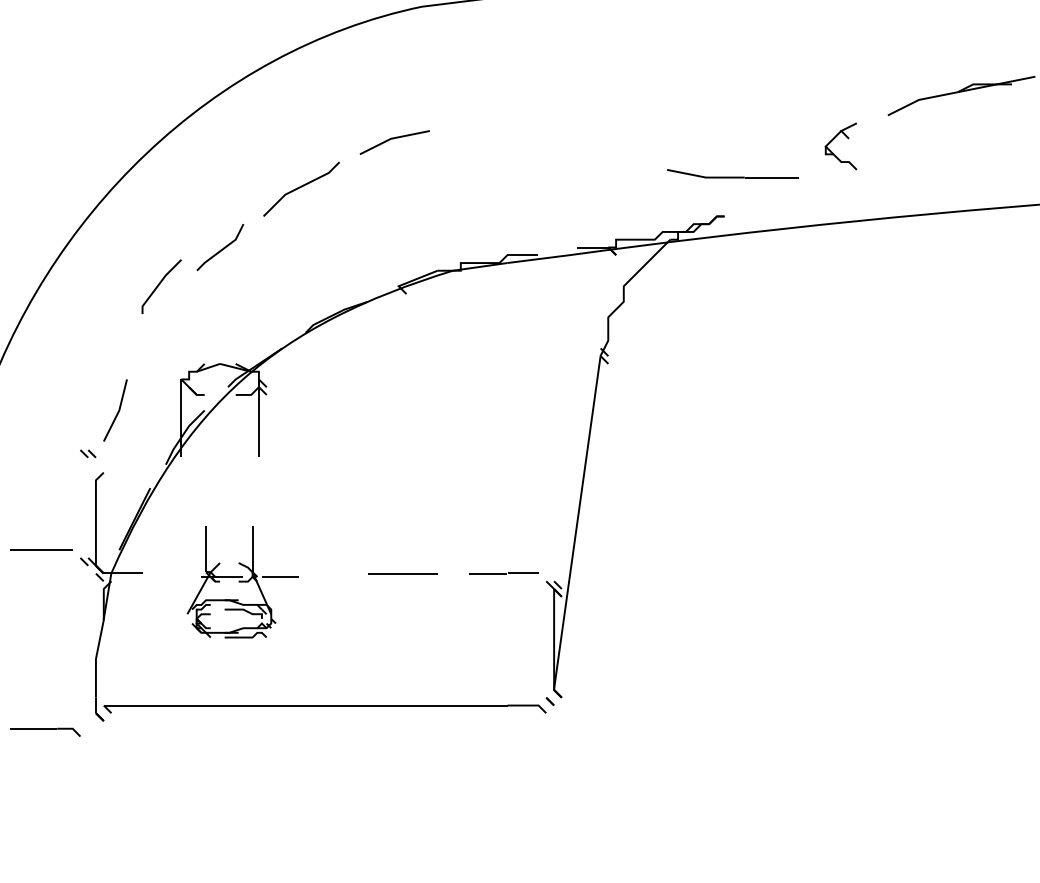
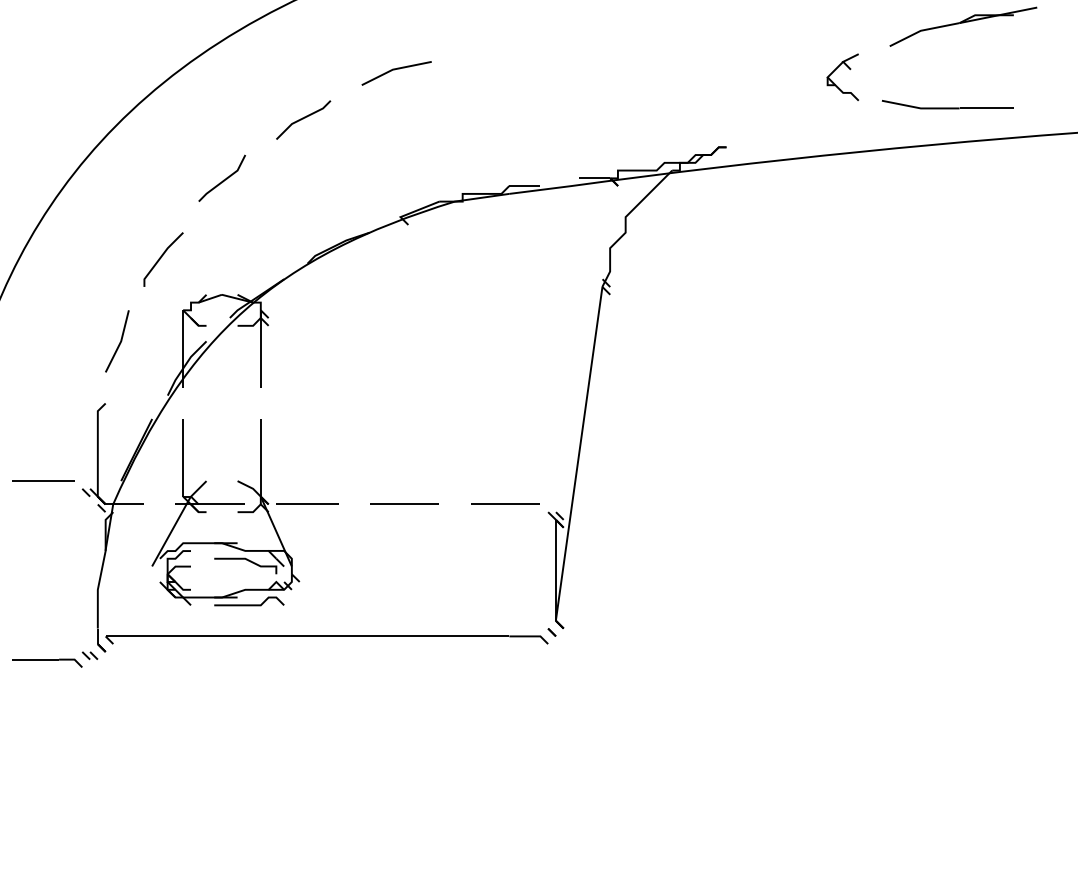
part: (732, 173) -> (947, 104), moved
part: (301, 188) -> (303, 119), size x0.71
part: (161, 286) -> (163, 259), moved
part: (87, 453) -> (89, 655), moved
part: (242, 581) -> (244, 512), size x1.67

